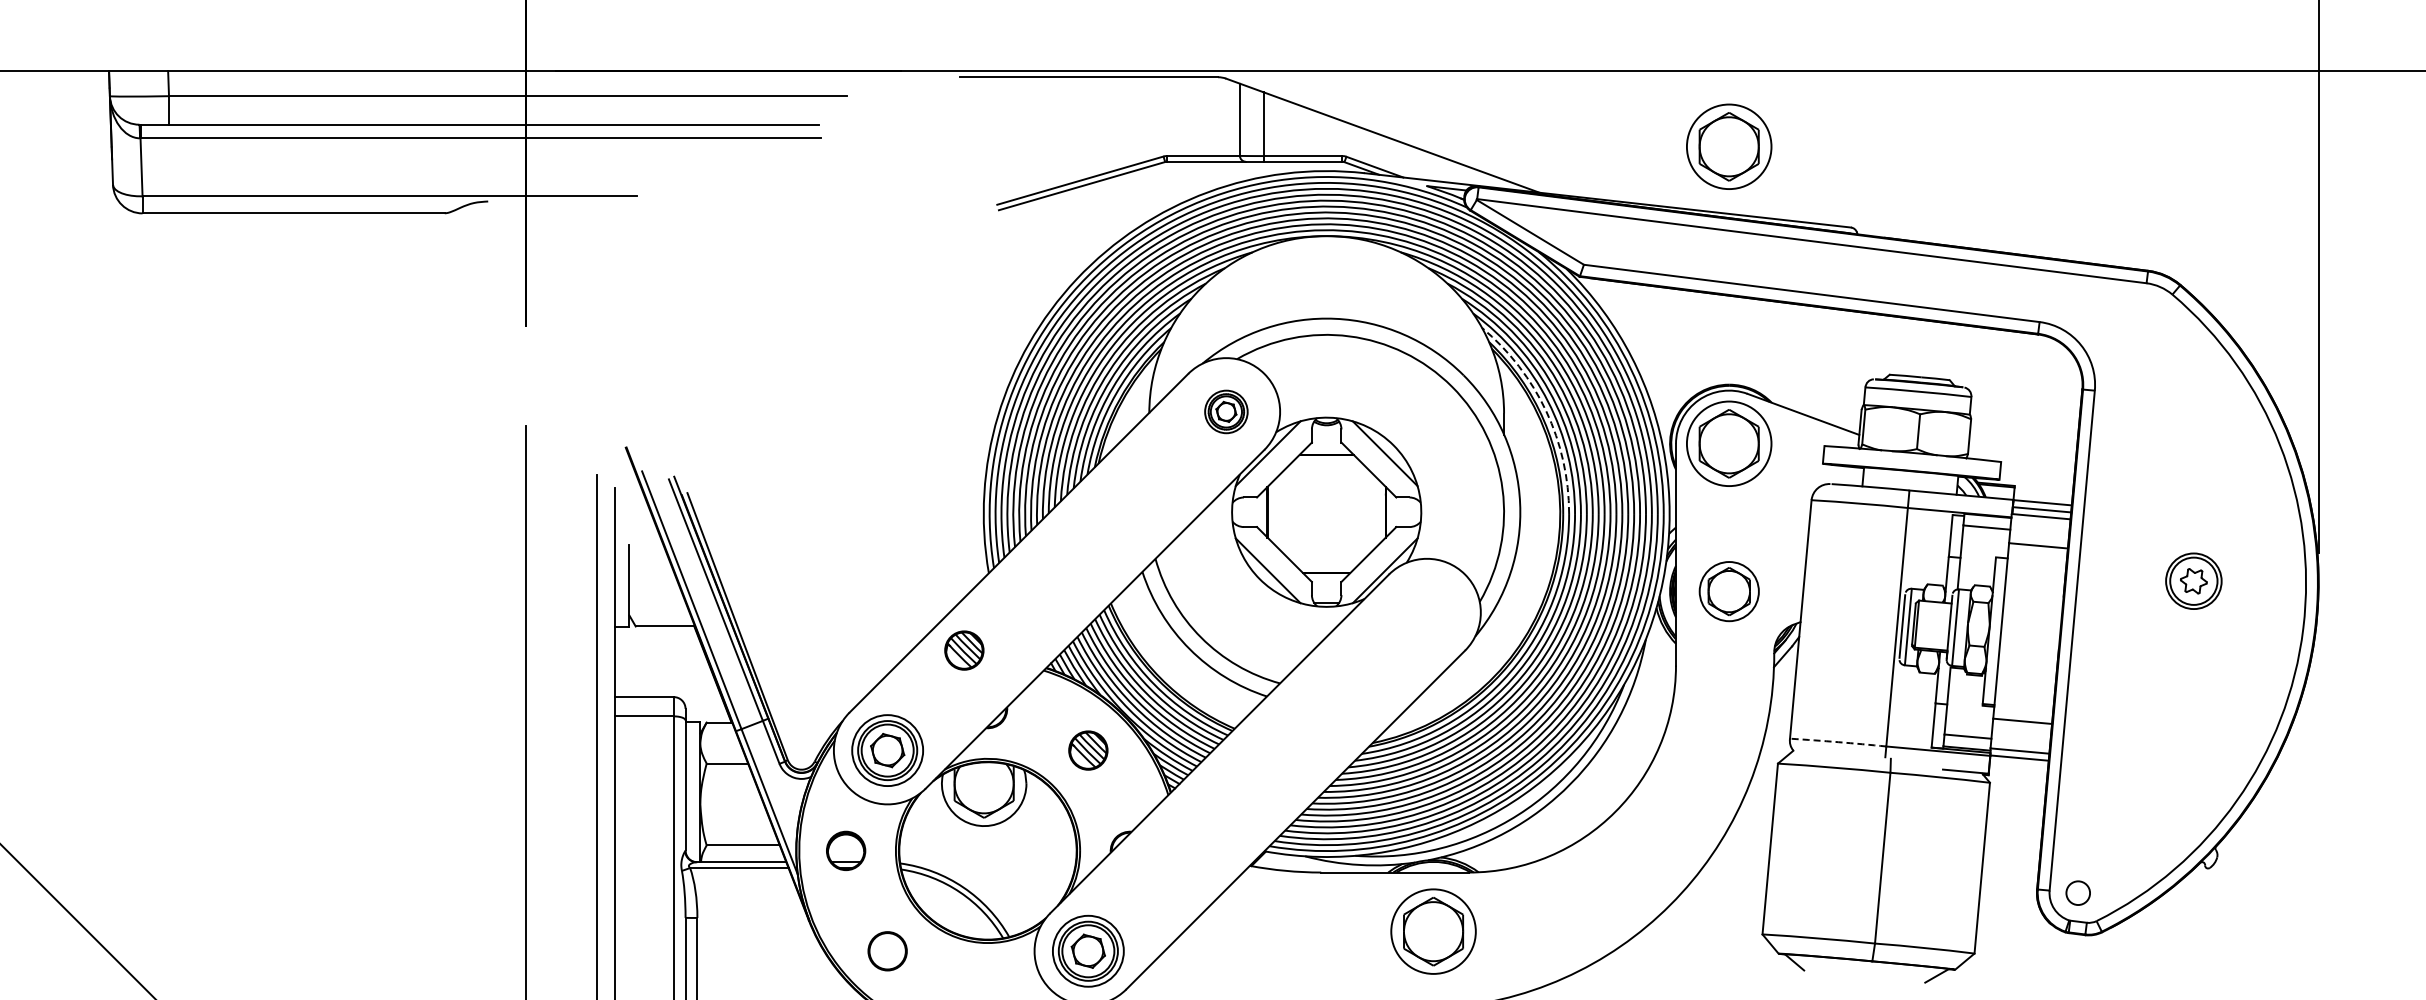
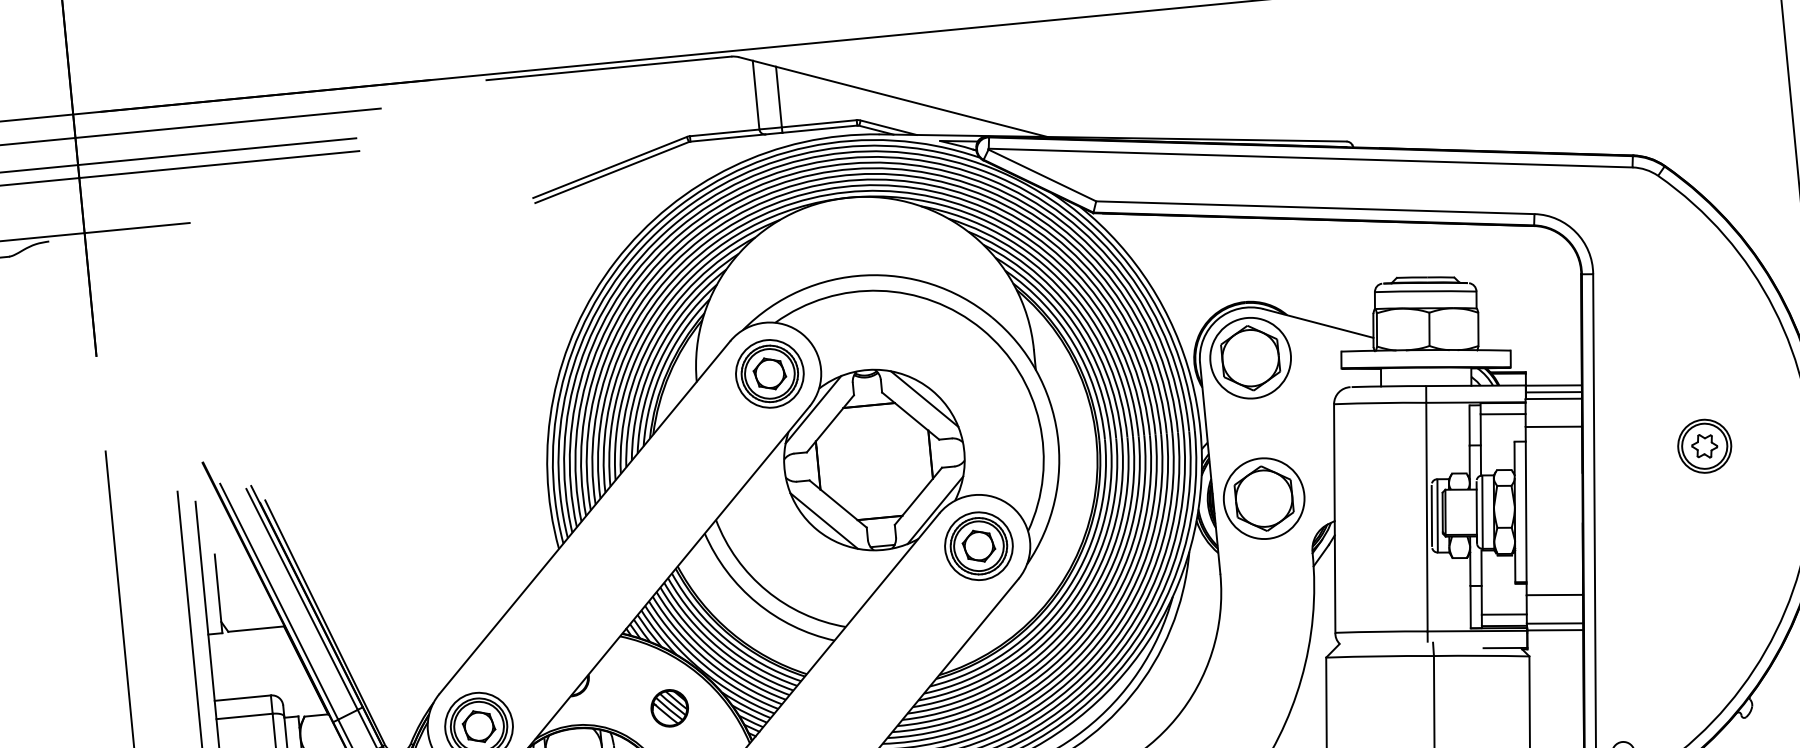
part: (1729, 146) -> (1223, 75), removed
part: (1226, 411) -> (770, 373), size x1.67
arc: (1546, 411) -> (1074, 344), dashed -> solid
part: (1729, 591) -> (1264, 498), size x1.43
part: (1426, 612) -> (978, 546), added
part: (964, 650) -> (542, 624), removed
arc: (1838, 742) -> (1381, 632), dashed -> solid

